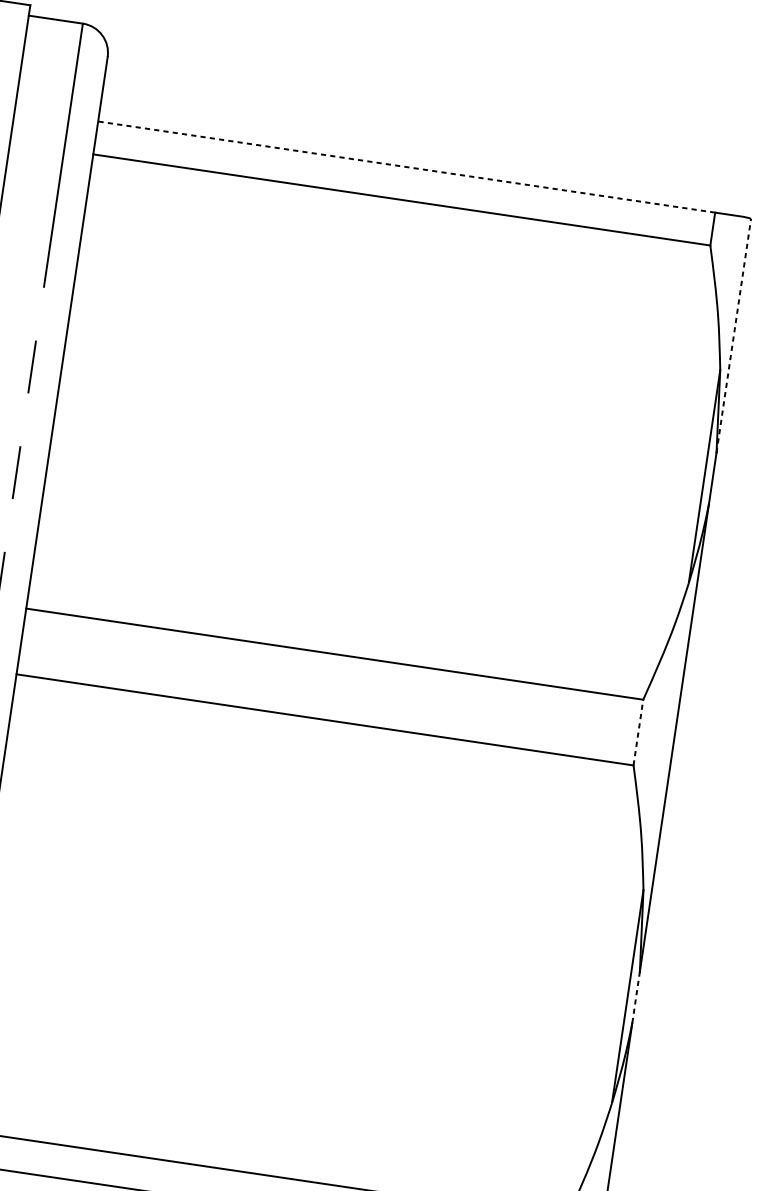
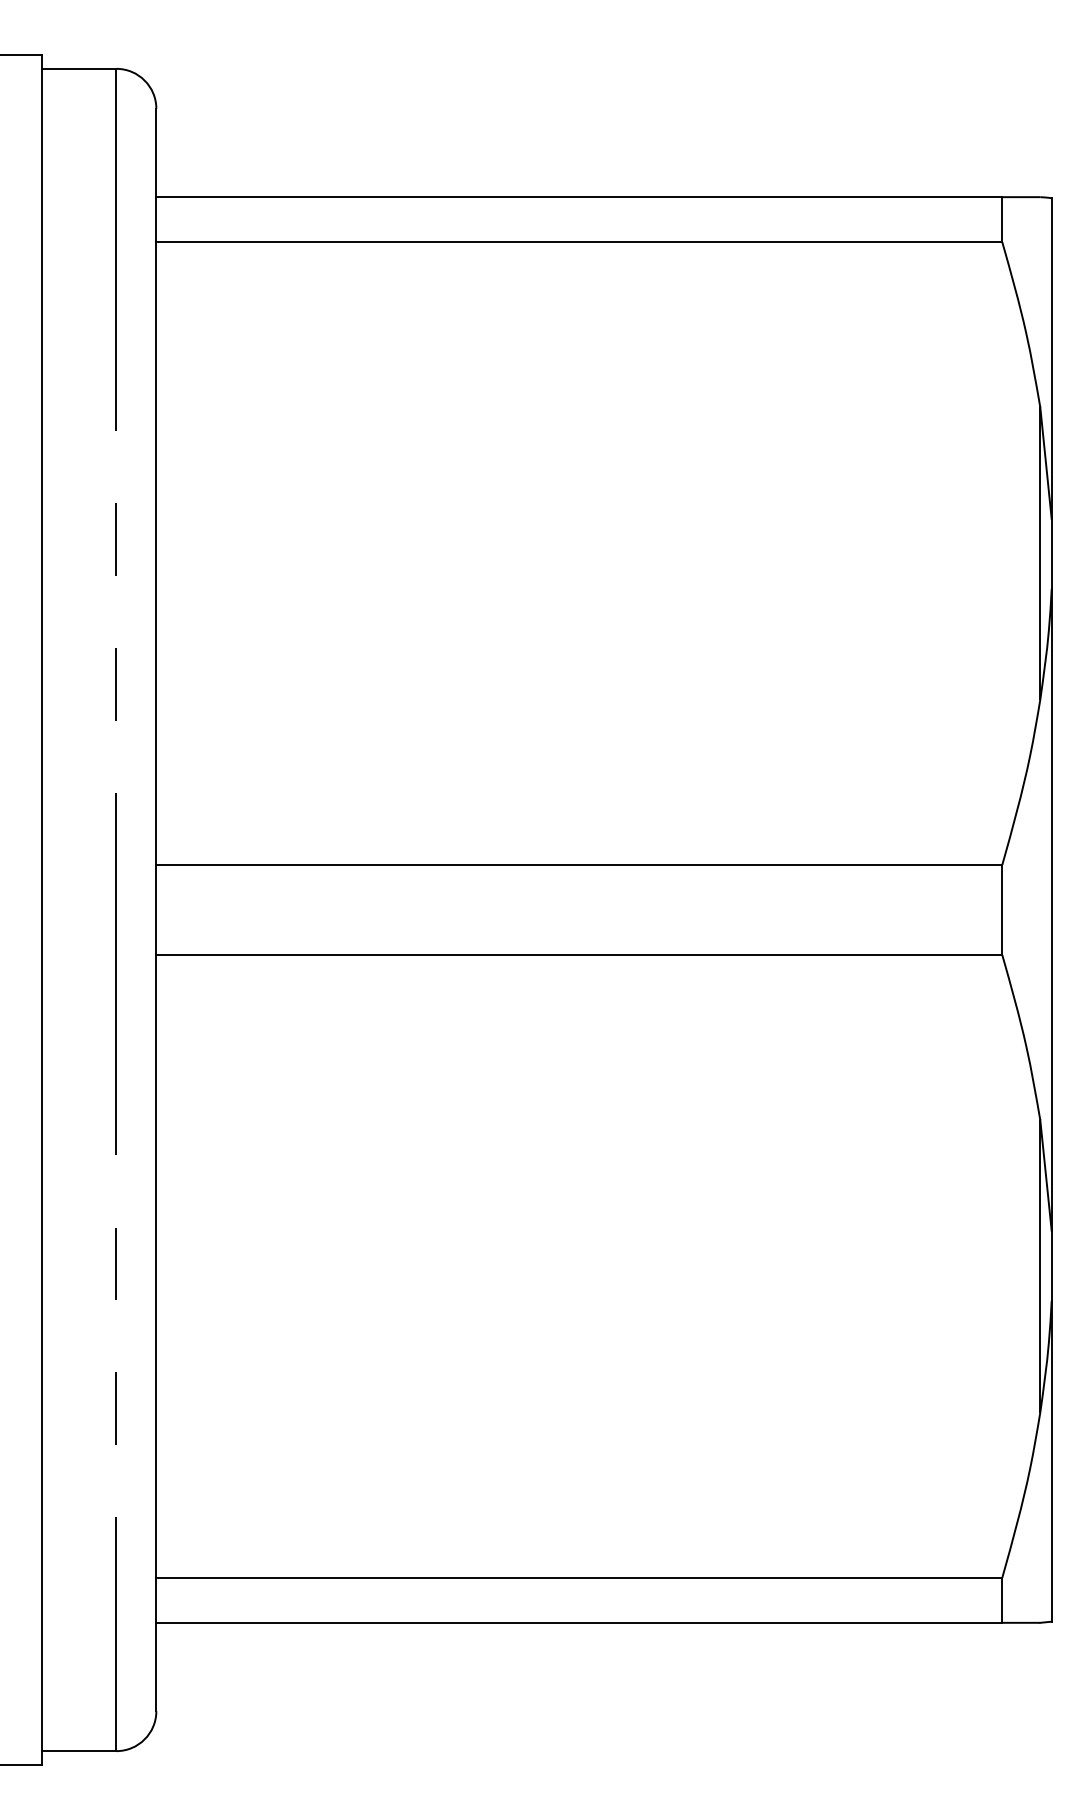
line: (406, 167) -> (579, 197), dashed -> solid
line: (733, 335) -> (1051, 358), dashed -> solid
line: (638, 732) -> (1002, 909), dashed -> solid
line: (636, 997) -> (1051, 1265), dashed -> solid

